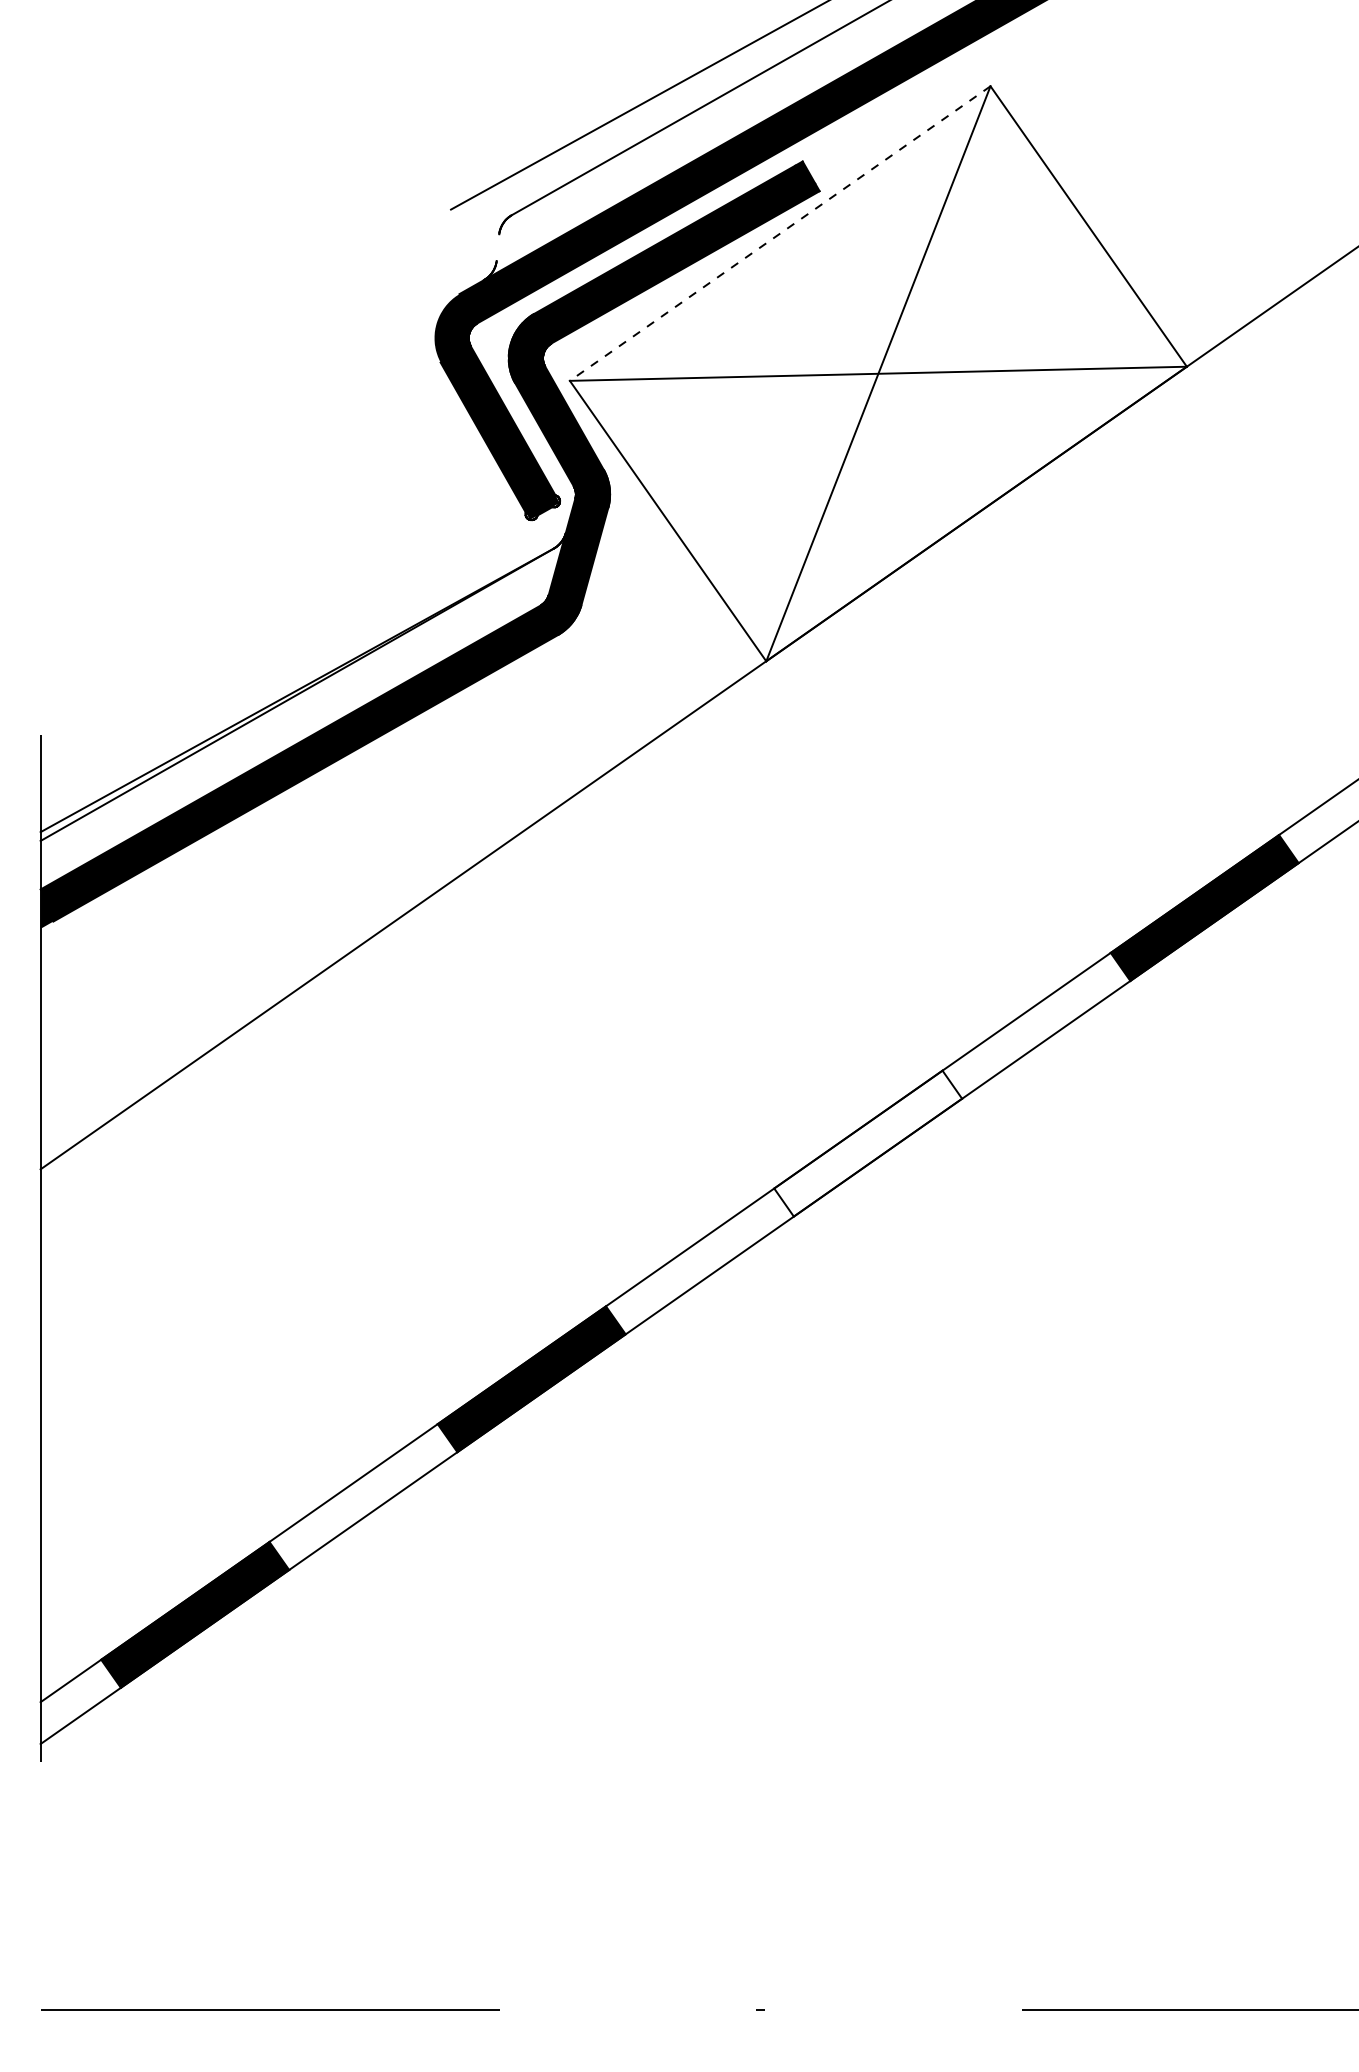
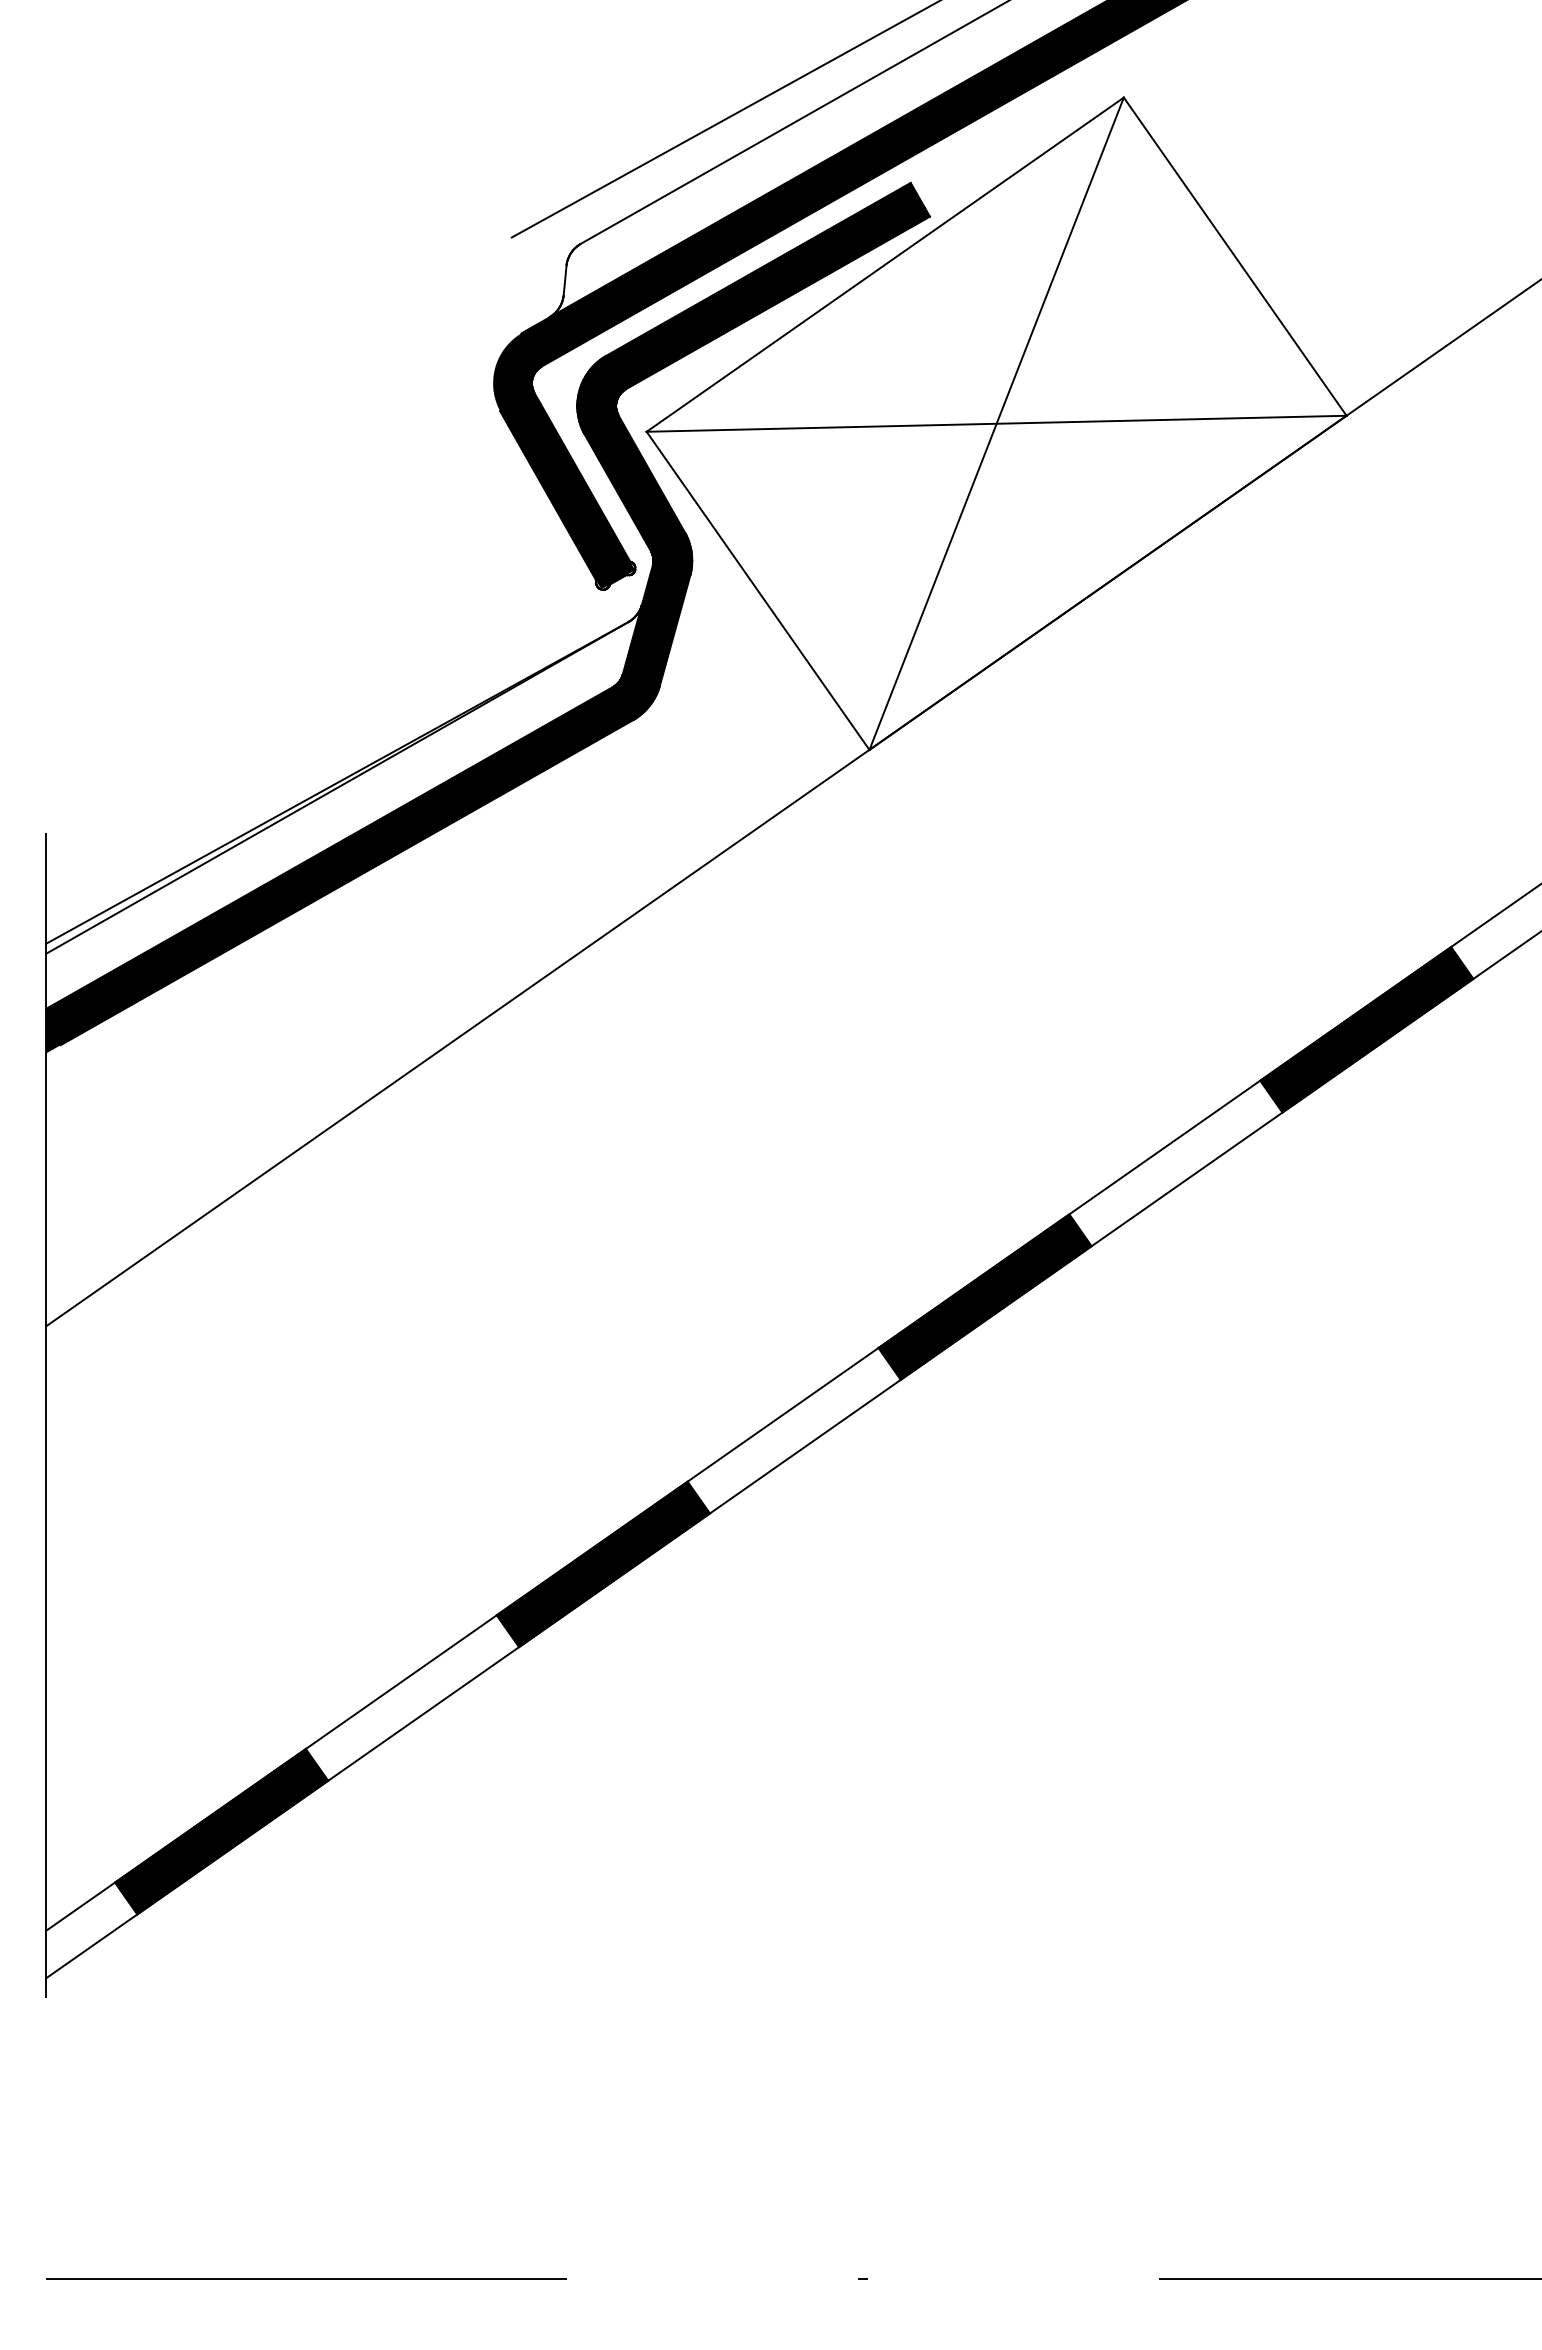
line: (779, 233) -> (884, 264), dashed -> solid
line: (497, 247) -> (564, 280), added
fill: (867, 1143) -> (984, 1296), added

